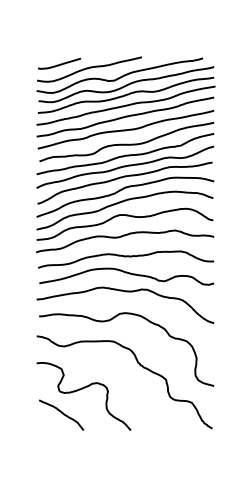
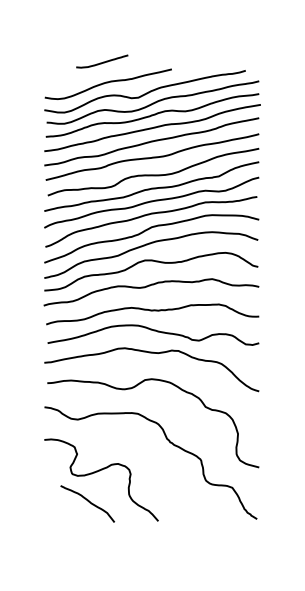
curve: (60, 63) -> (103, 61), moved
curve: (61, 413) -> (87, 501), moved

